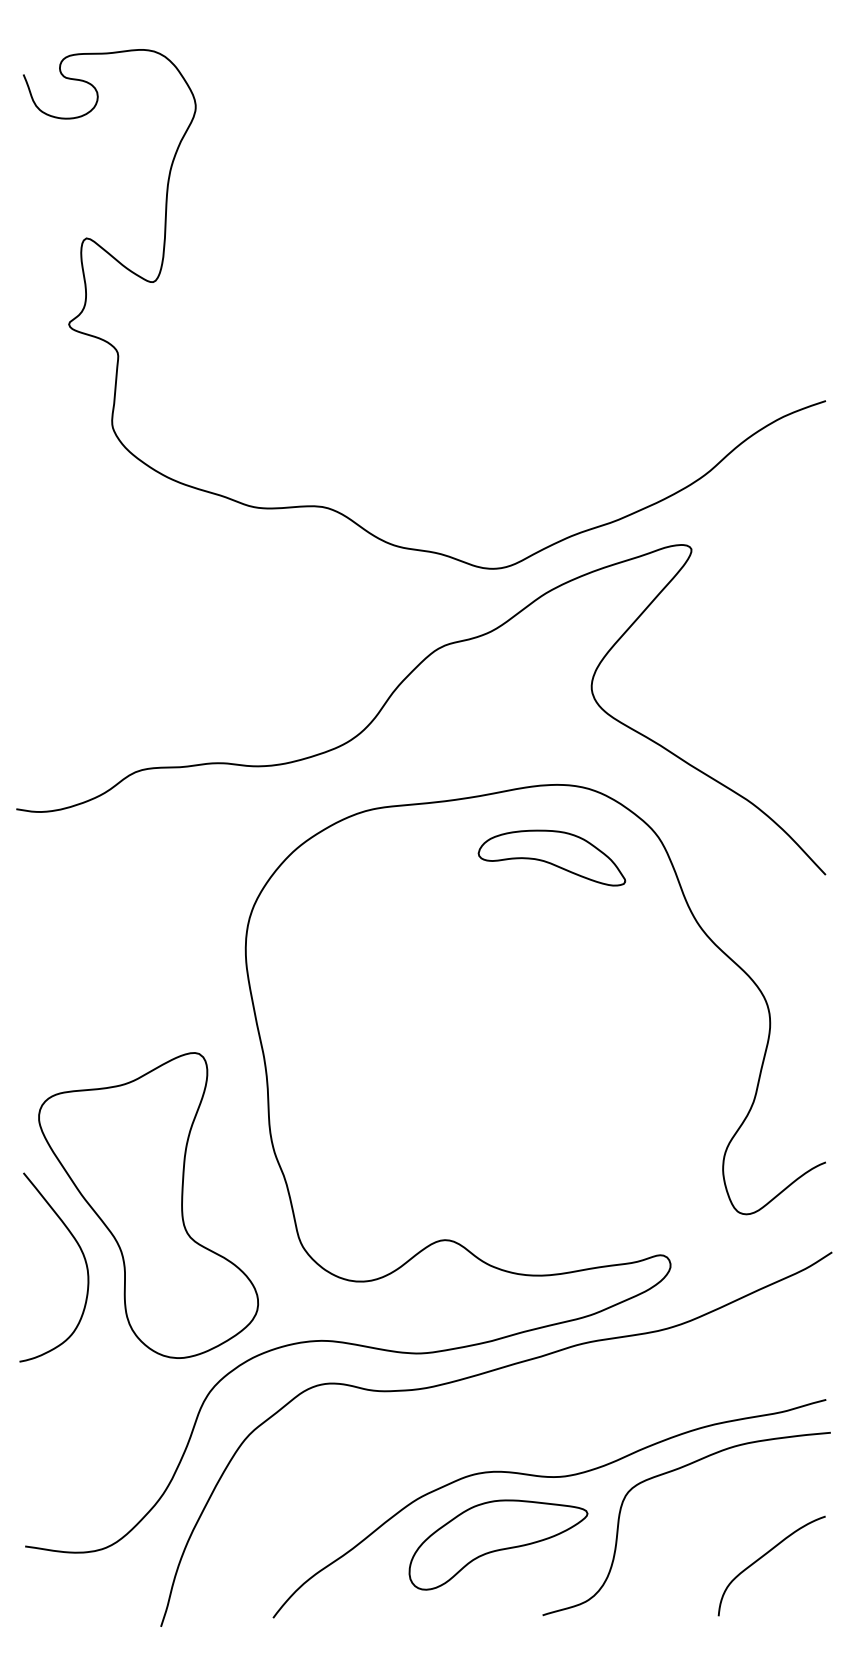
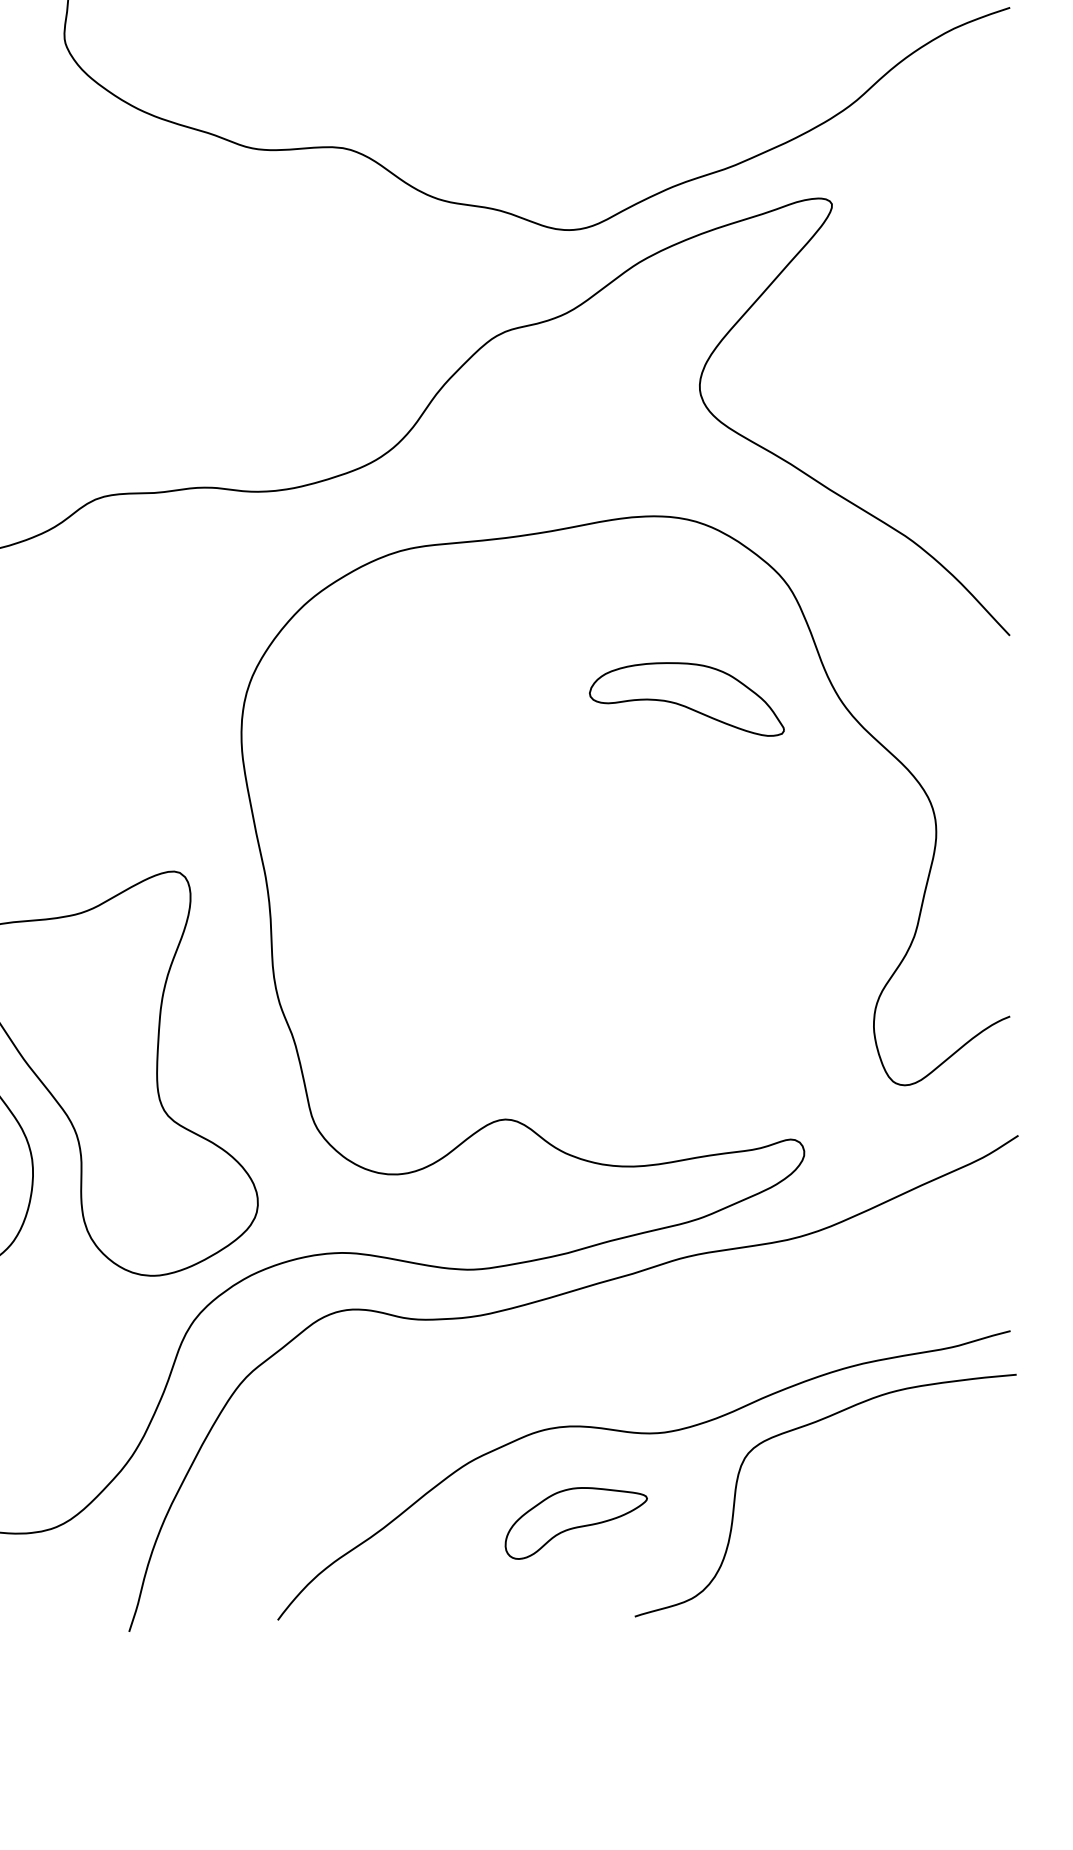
part: (551, 857) -> (686, 698), moved
part: (498, 1544) -> (576, 1522), size x0.6
curve: (764, 1556) -> (928, 1538), removed

